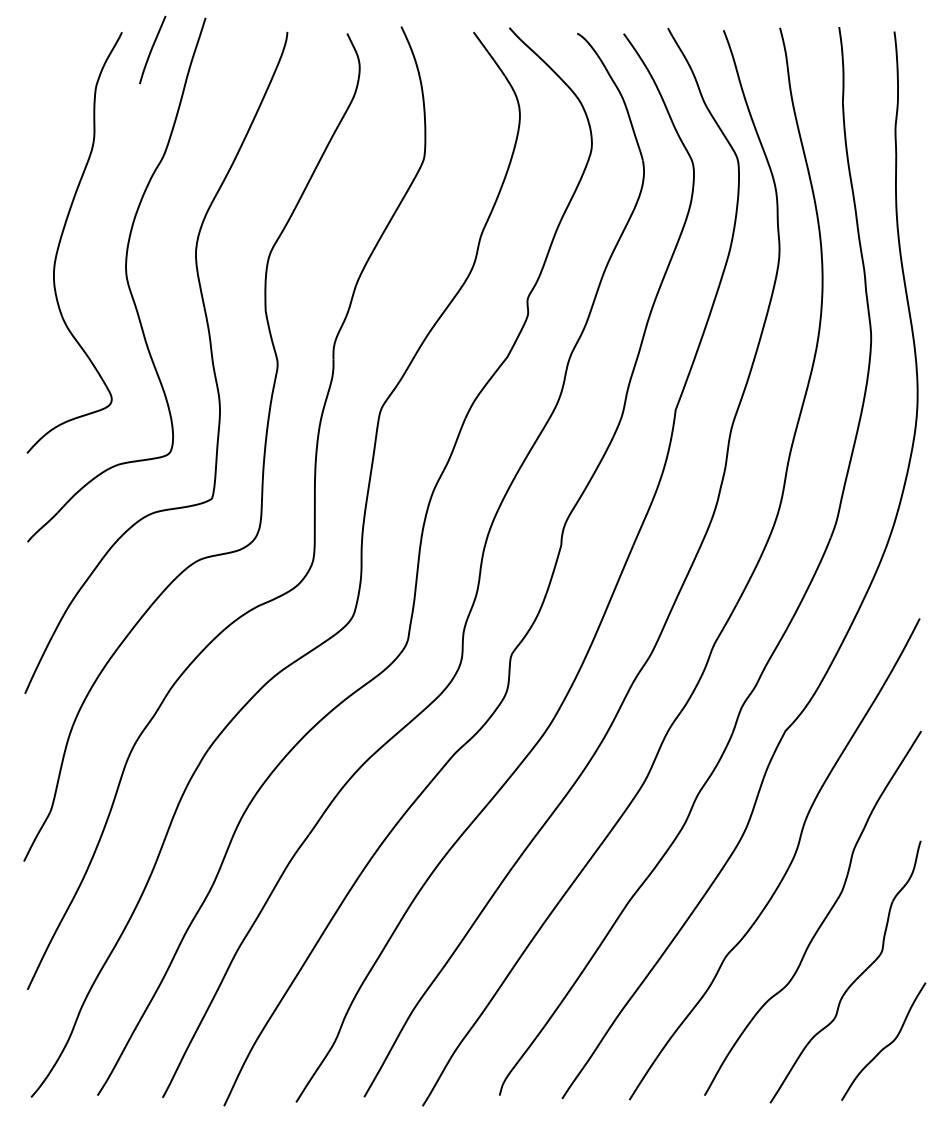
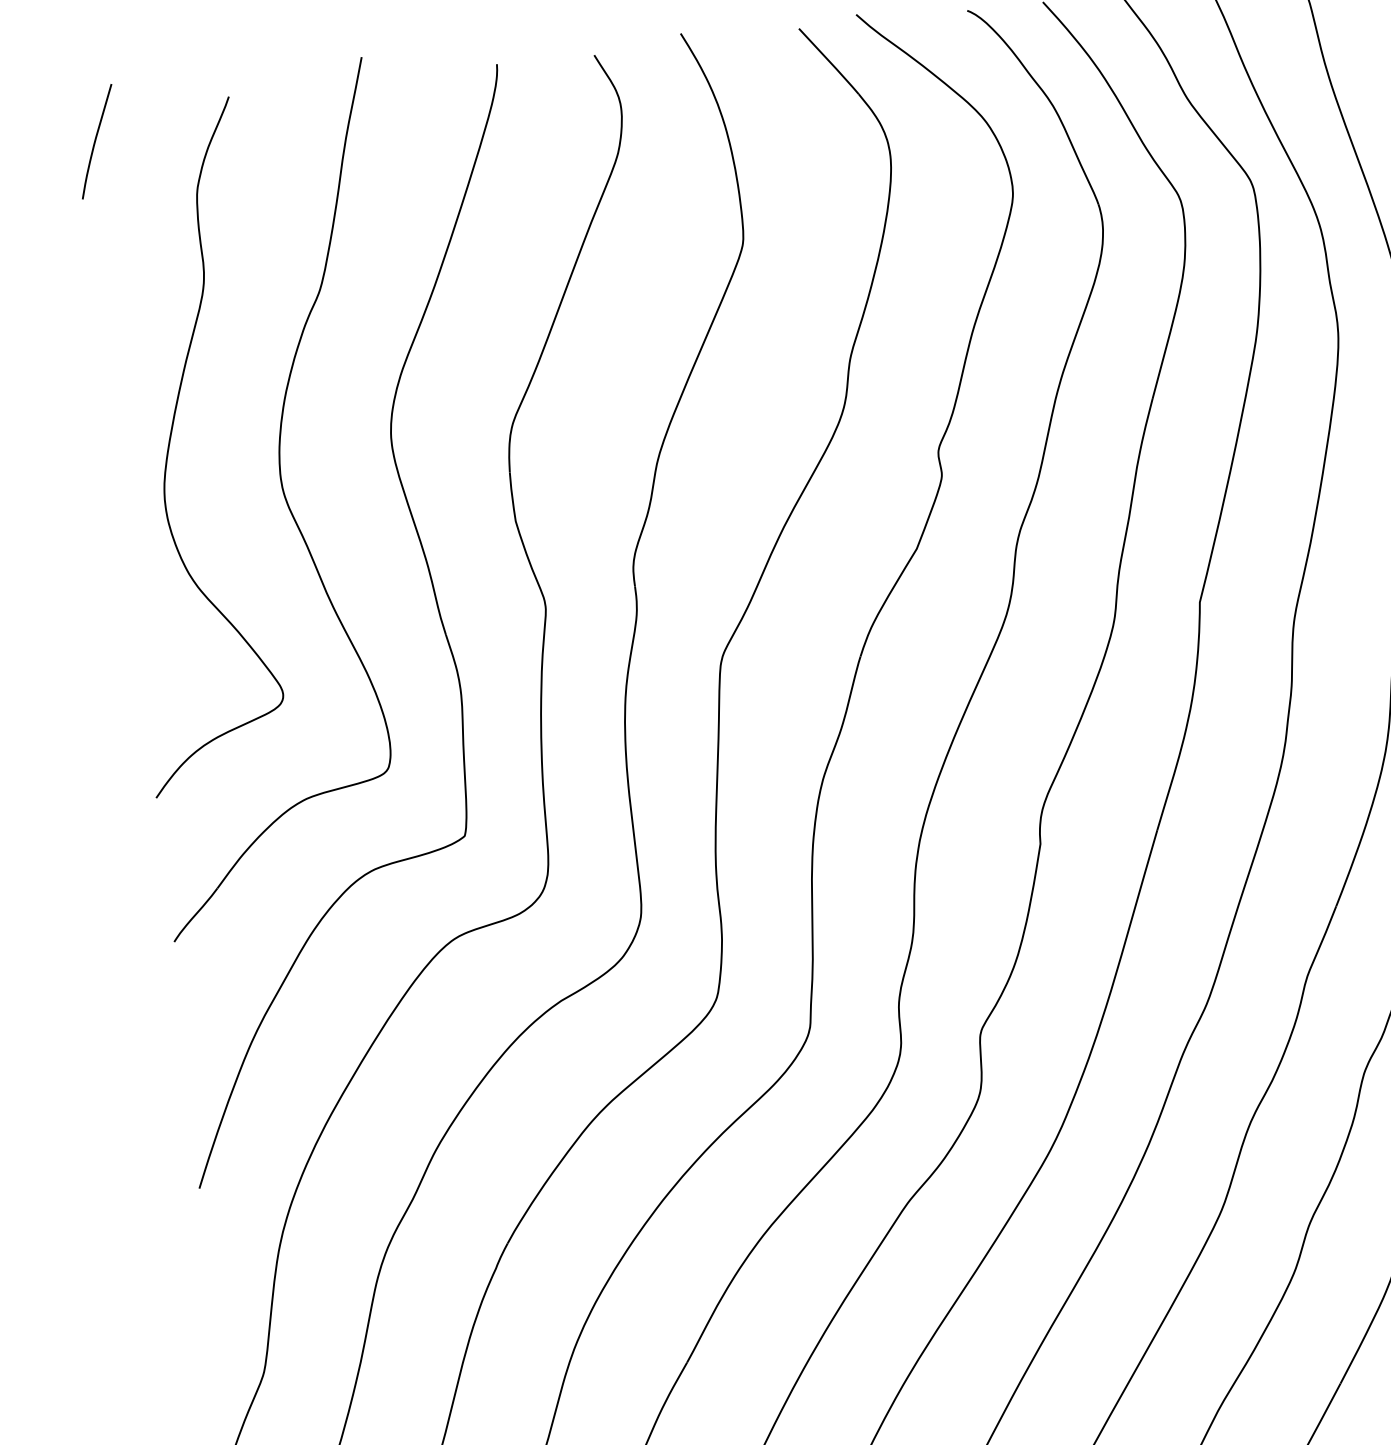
curve: (152, 50) -> (96, 142), moved

